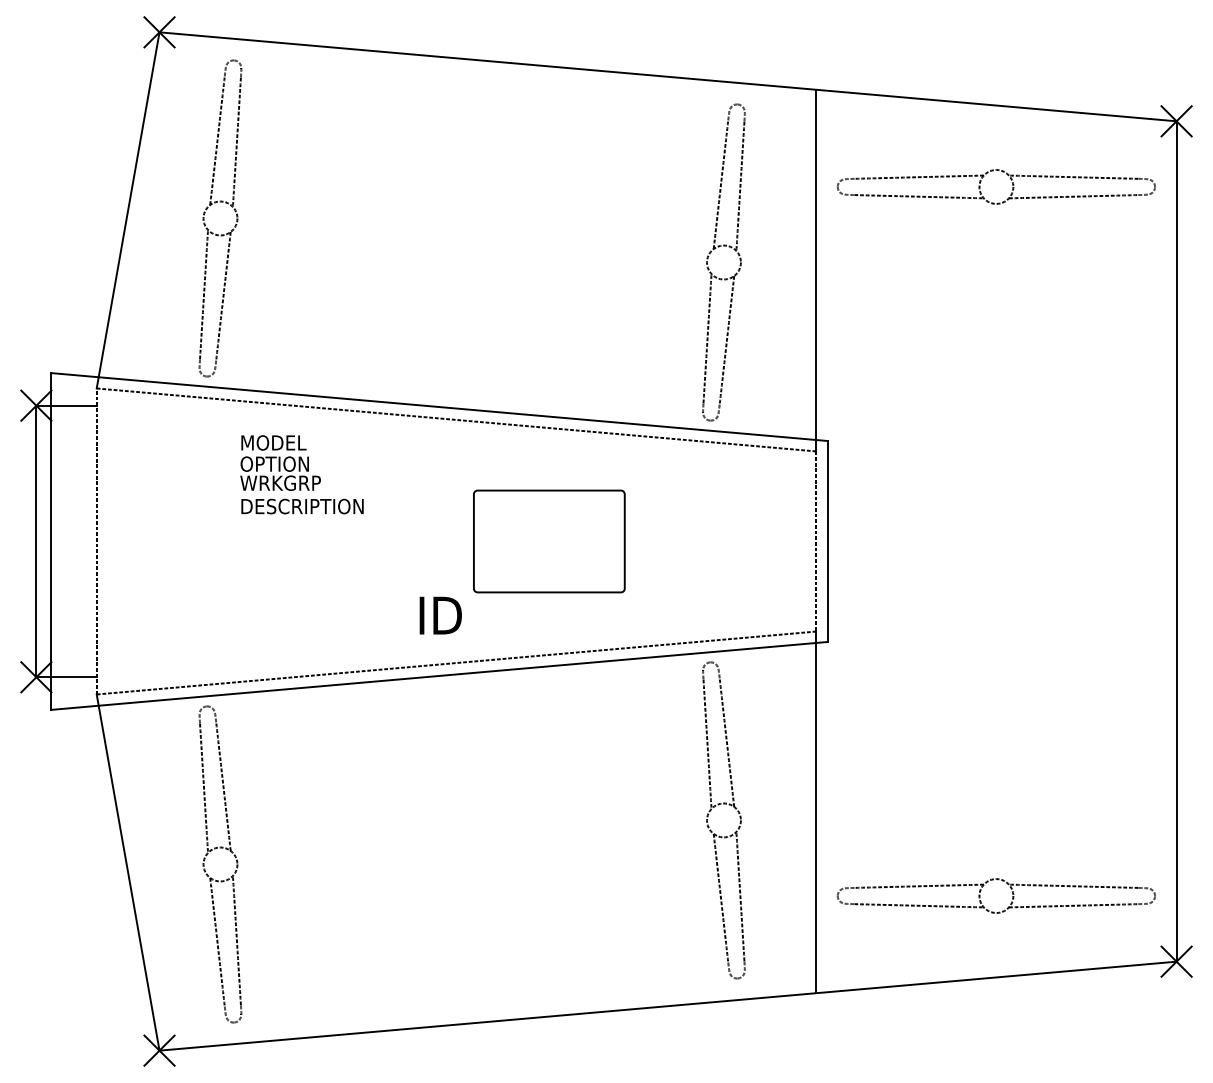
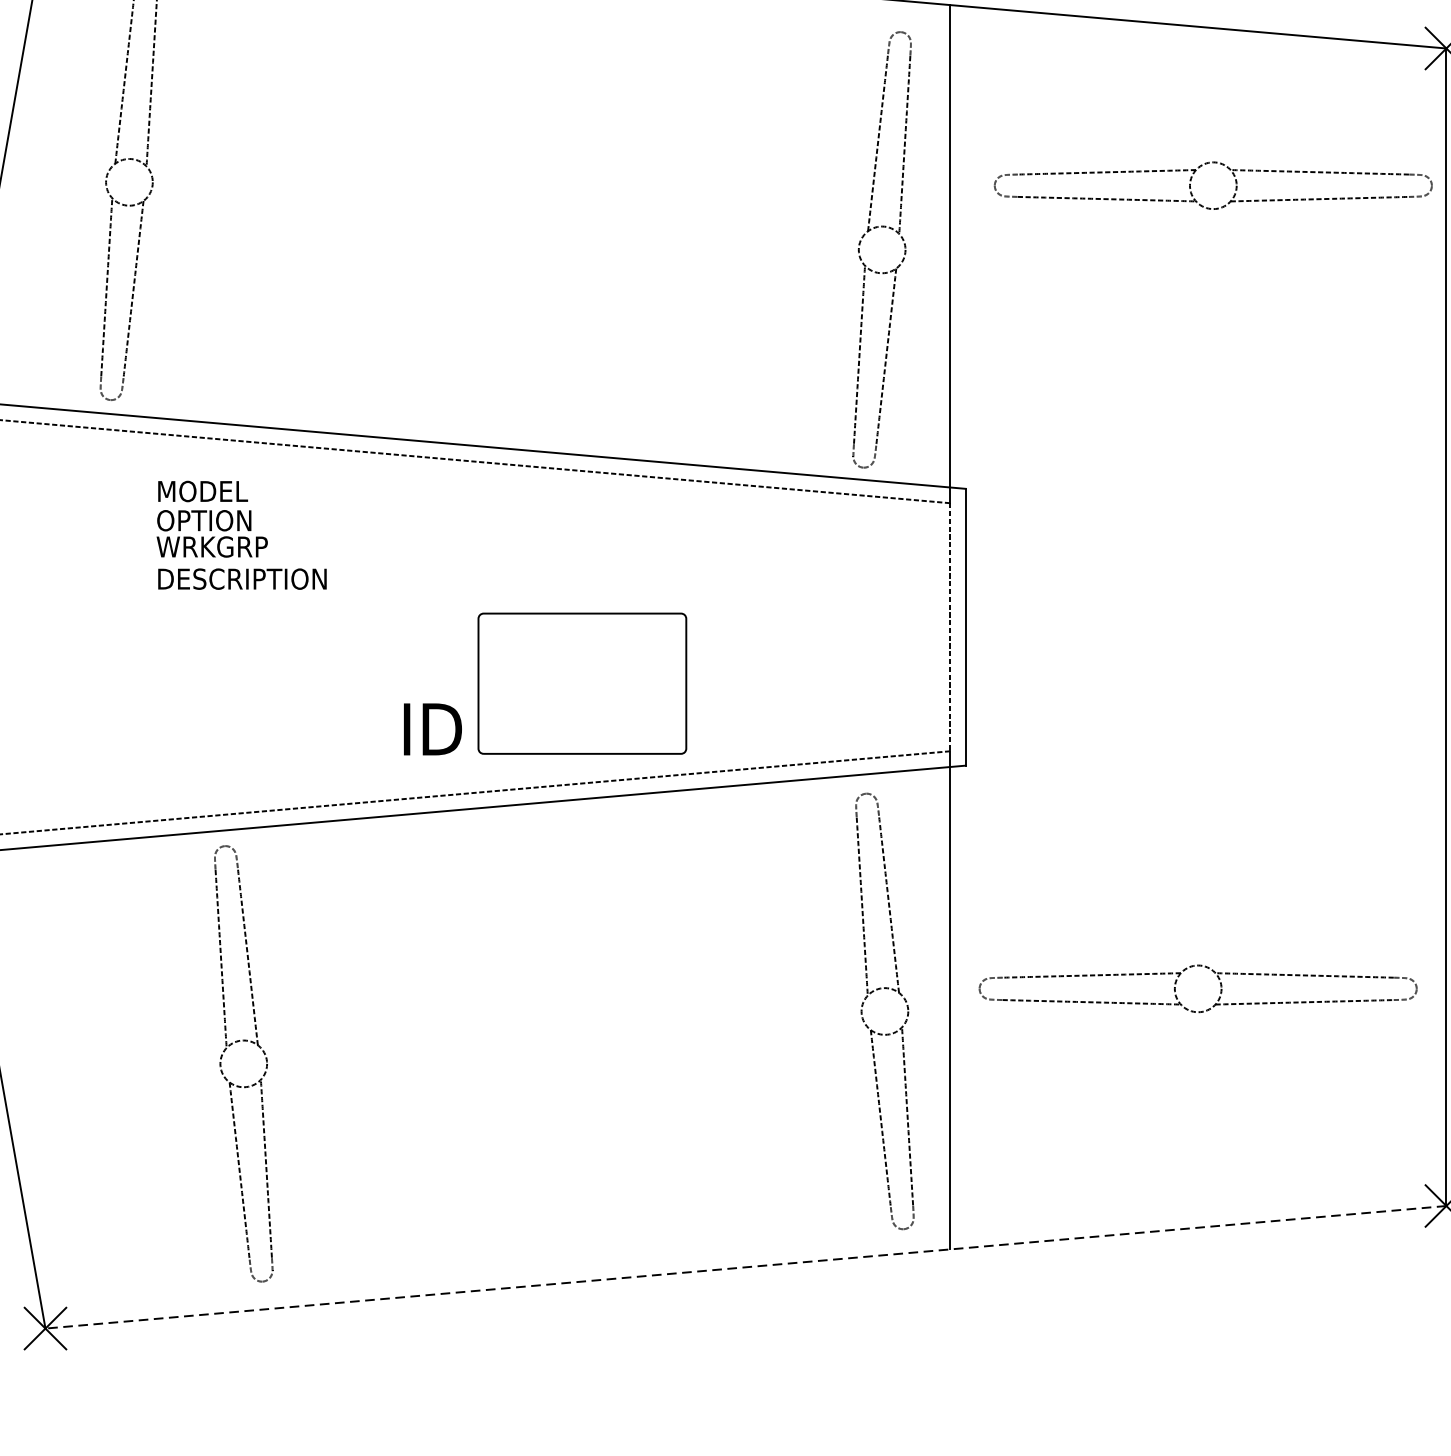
part: (984, 176) -> (1196, 171), moved
part: (709, 256) -> (862, 241), moved
part: (549, 541) -> (582, 683), moved
part: (709, 814) -> (864, 1003), moved
part: (208, 874) -> (227, 1077), moved
part: (988, 882) -> (1187, 970), moved
line: (667, 1006) -> (745, 1267), solid -> dashed

